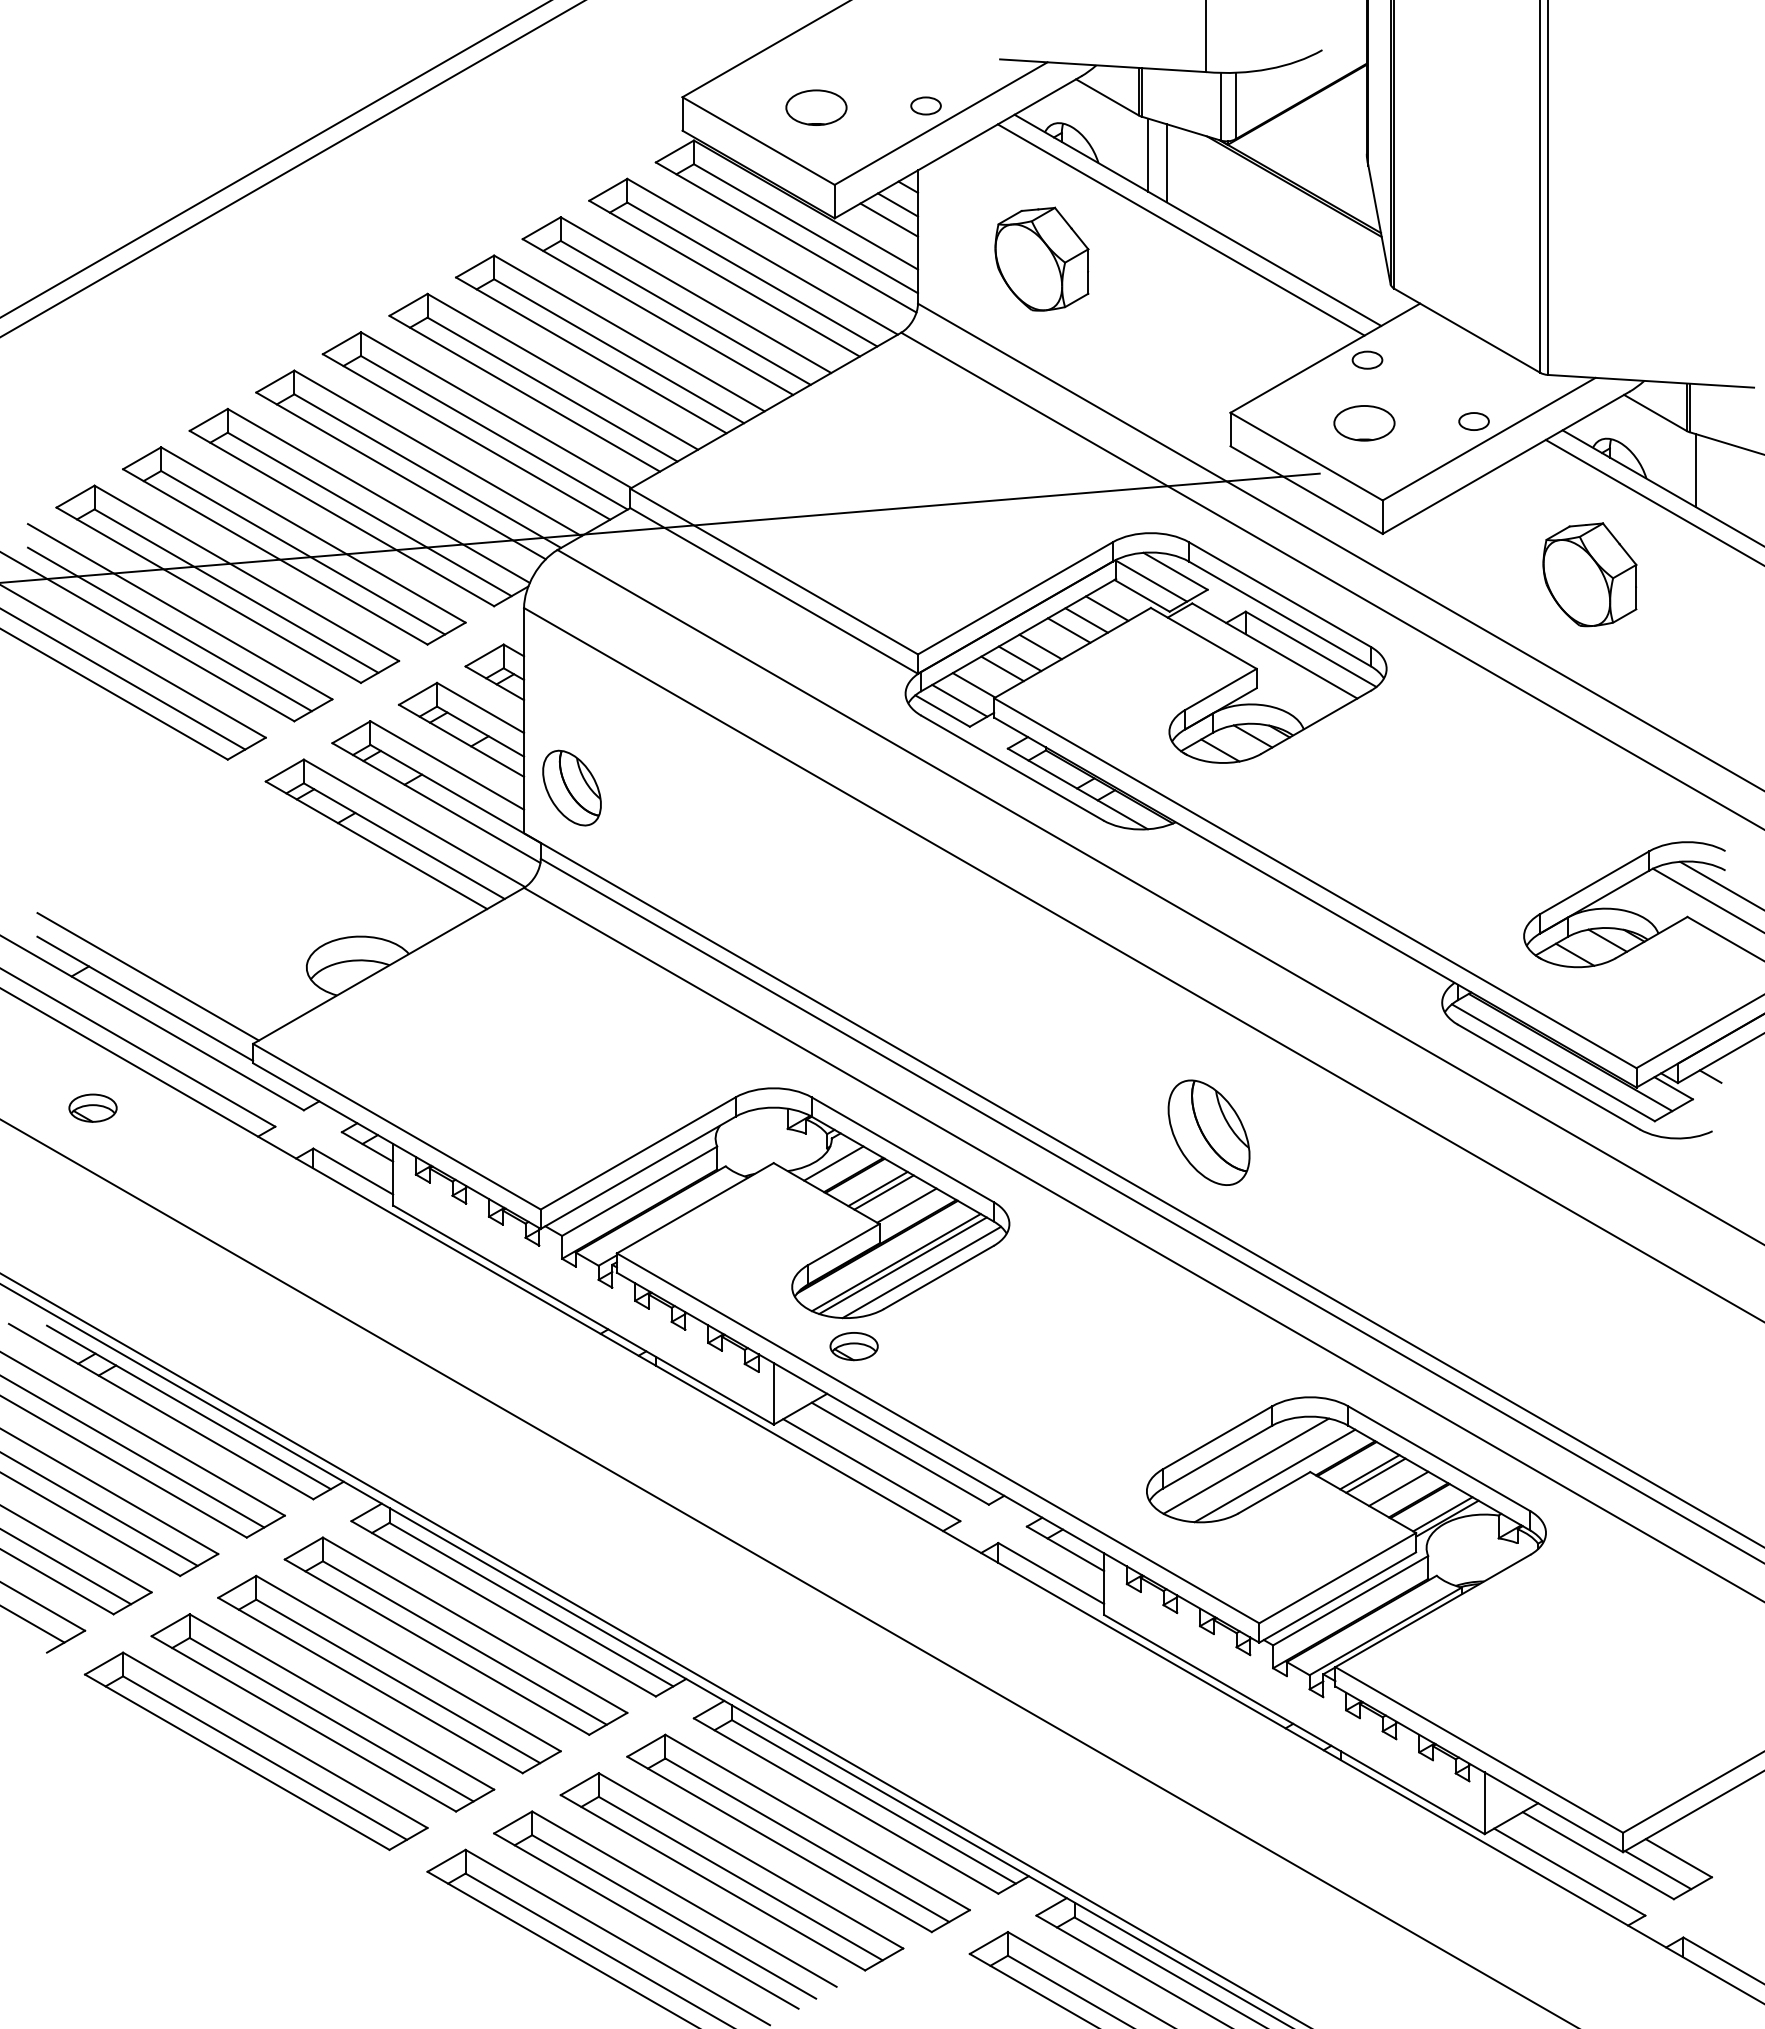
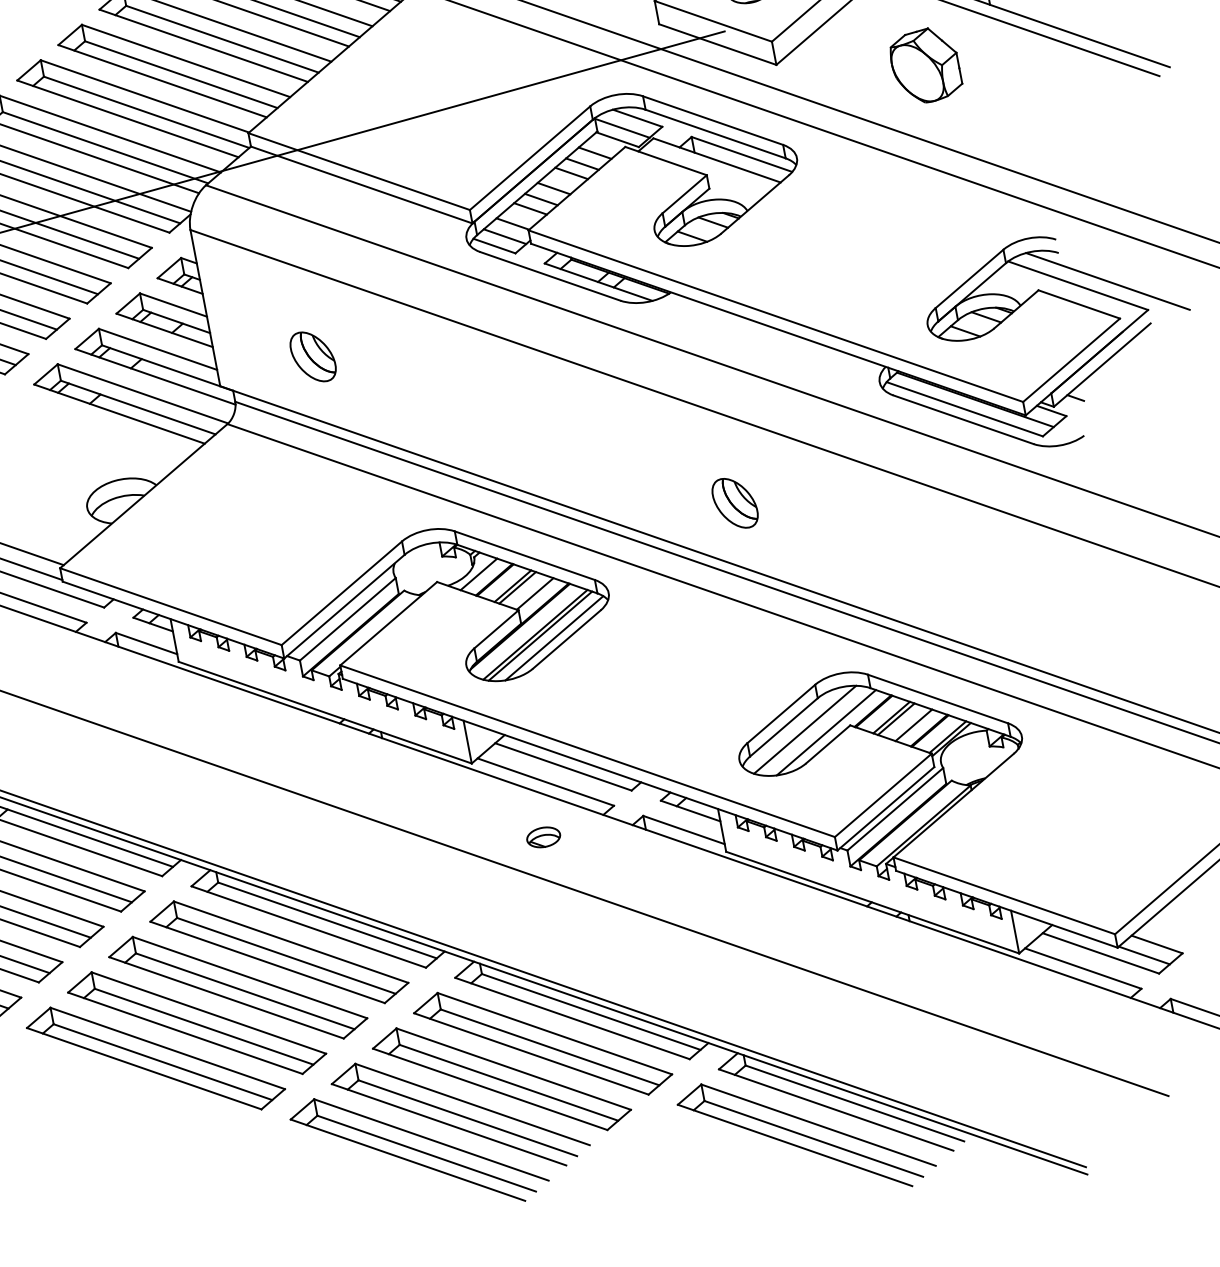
part: (571, 787) -> (312, 356), moved
part: (1208, 1132) -> (734, 503), size x0.71
part: (853, 1346) -> (543, 837), moved

